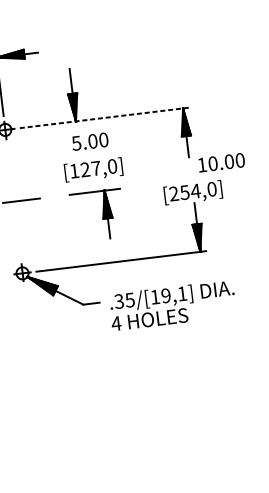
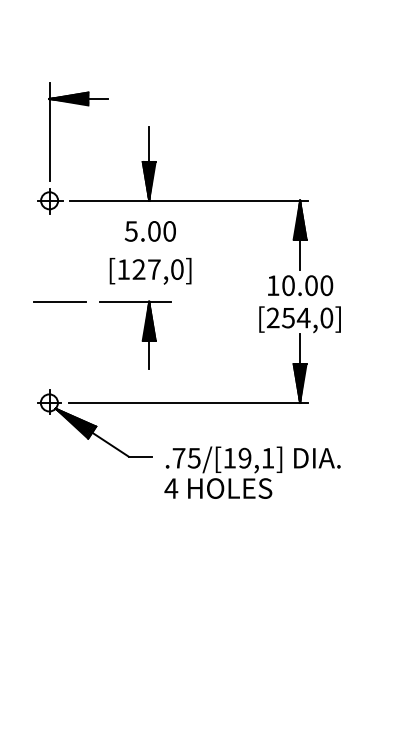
line: (104, 117) -> (189, 200), dashed -> solid
text: (92, 156) -> (150, 252), moved
text: (221, 162) -> (300, 285), moved
part: (102, 214) -> (142, 334), moved
text: (118, 301) -> (178, 457), .35/[19,1] -> .75/[19,1]

